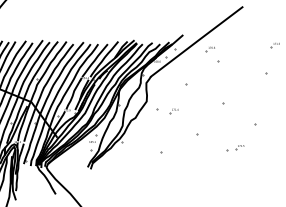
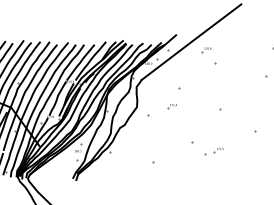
part: (173, 111) -> (171, 107), moved
part: (235, 148) -> (214, 151), moved

